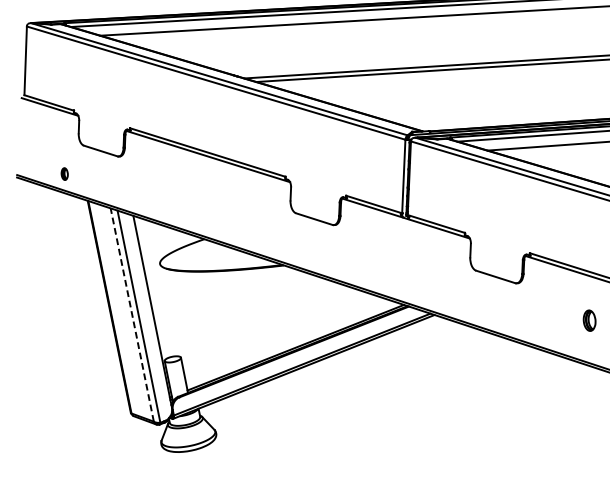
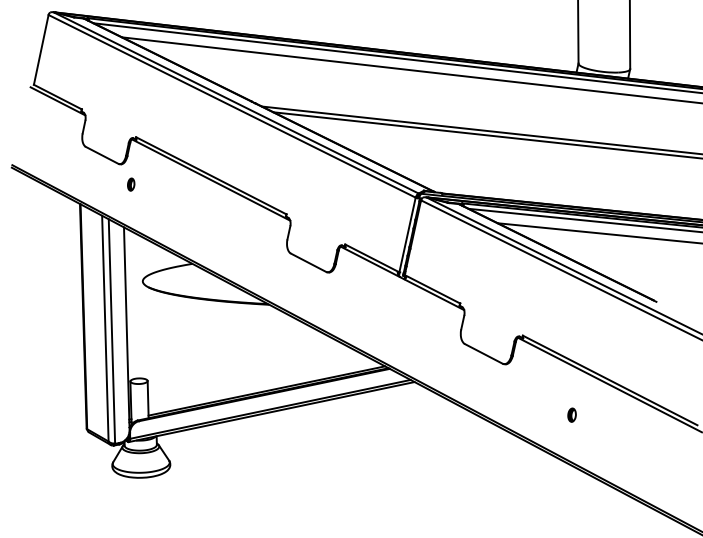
part: (65, 173) -> (131, 184), moved
line: (132, 314) -> (105, 328), dashed -> solid
part: (588, 320) -> (571, 414), size x0.62

